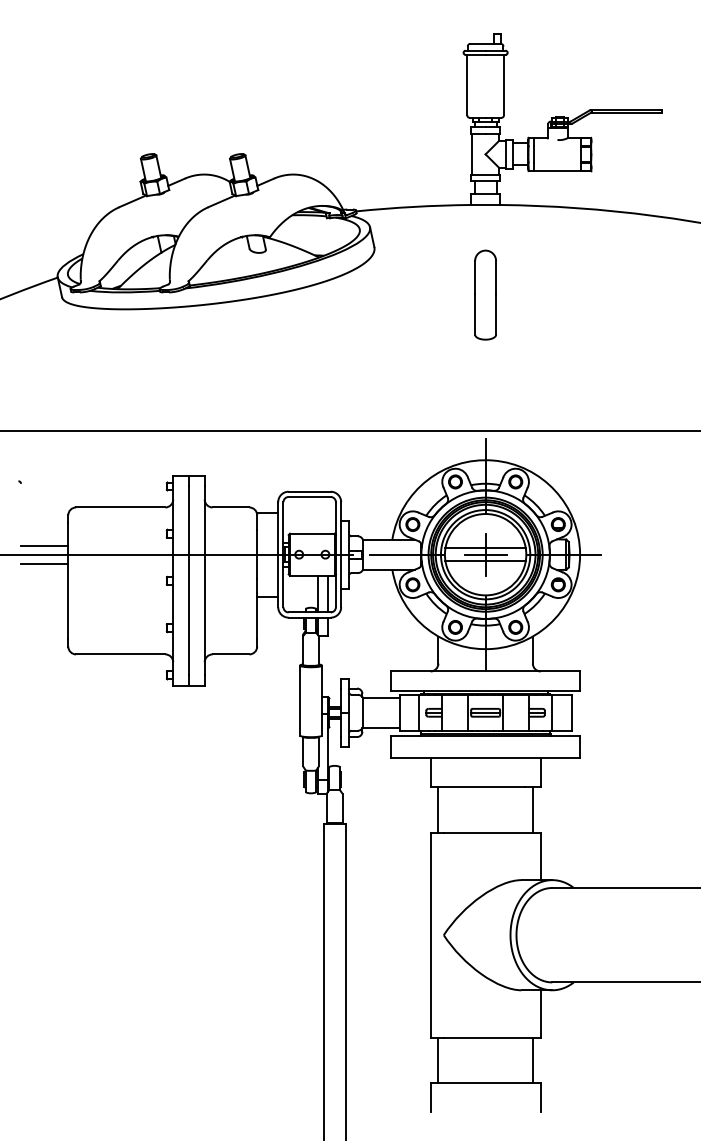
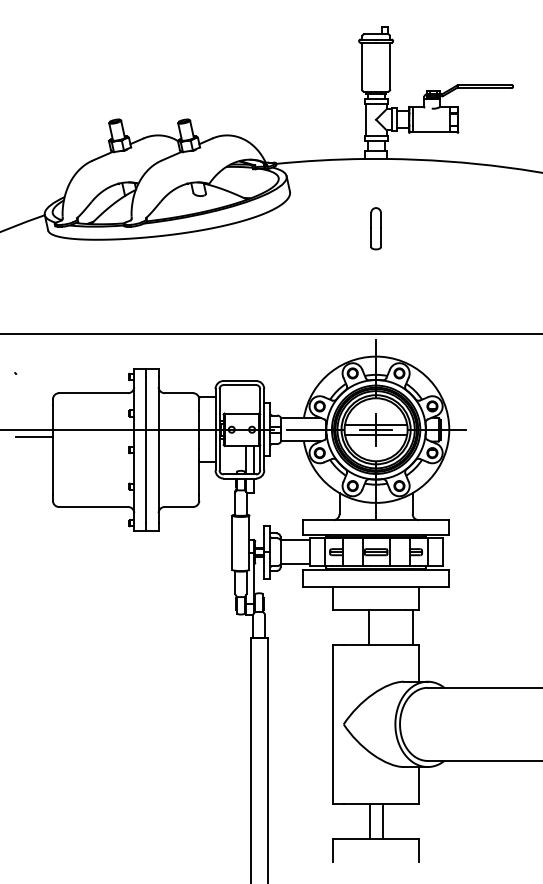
part: (485, 294) -> (376, 228), size x0.6
line: (44, 545) -> (34, 422), removed
line: (438, 809) -> (369, 627), moved
line: (438, 1060) -> (369, 821), moved
line: (532, 1060) -> (382, 821), moved

